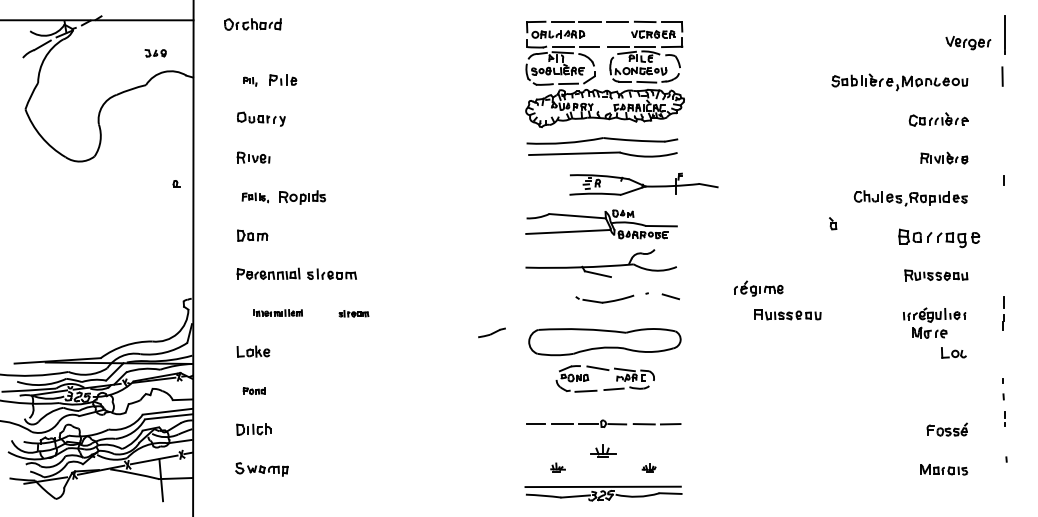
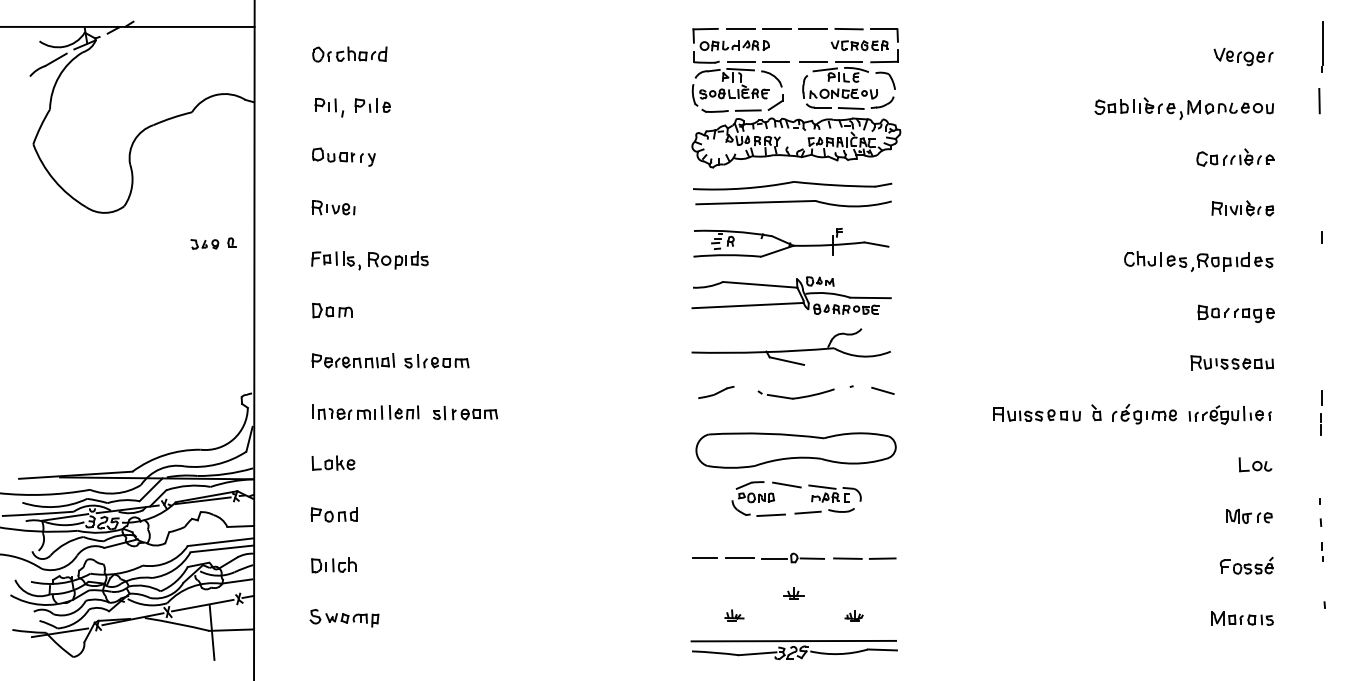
part: (252, 24) -> (349, 54), moved
part: (968, 43) -> (1243, 57), moved
part: (155, 53) -> (204, 244), moved
part: (249, 81) -> (328, 107), size x1.67
part: (643, 184) -> (791, 242), moved
part: (255, 197) -> (335, 260), size x1.43
part: (833, 223) -> (1096, 412), moved
part: (938, 237) -> (1235, 313), size x0.71
part: (758, 288) -> (1144, 414), moved
part: (277, 312) -> (365, 411), size x1.67
part: (353, 313) -> (465, 413), size x1.67
part: (492, 332) -> (716, 391), moved
part: (929, 332) -> (1249, 515), moved
part: (253, 390) -> (333, 514), size x1.67
part: (602, 450) -> (793, 593), size x0.62

